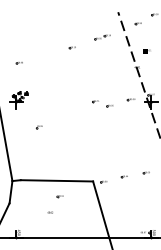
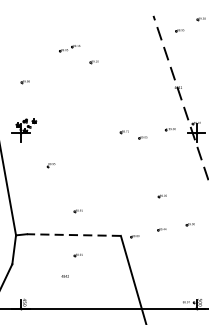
part: (102, 37) -> (69, 48), moved
part: (146, 51) -> (190, 66), removed
part: (124, 151) -> (161, 196), added
part: (59, 162) -> (77, 211), added
line: (56, 180) -> (73, 234), solid -> dashed

